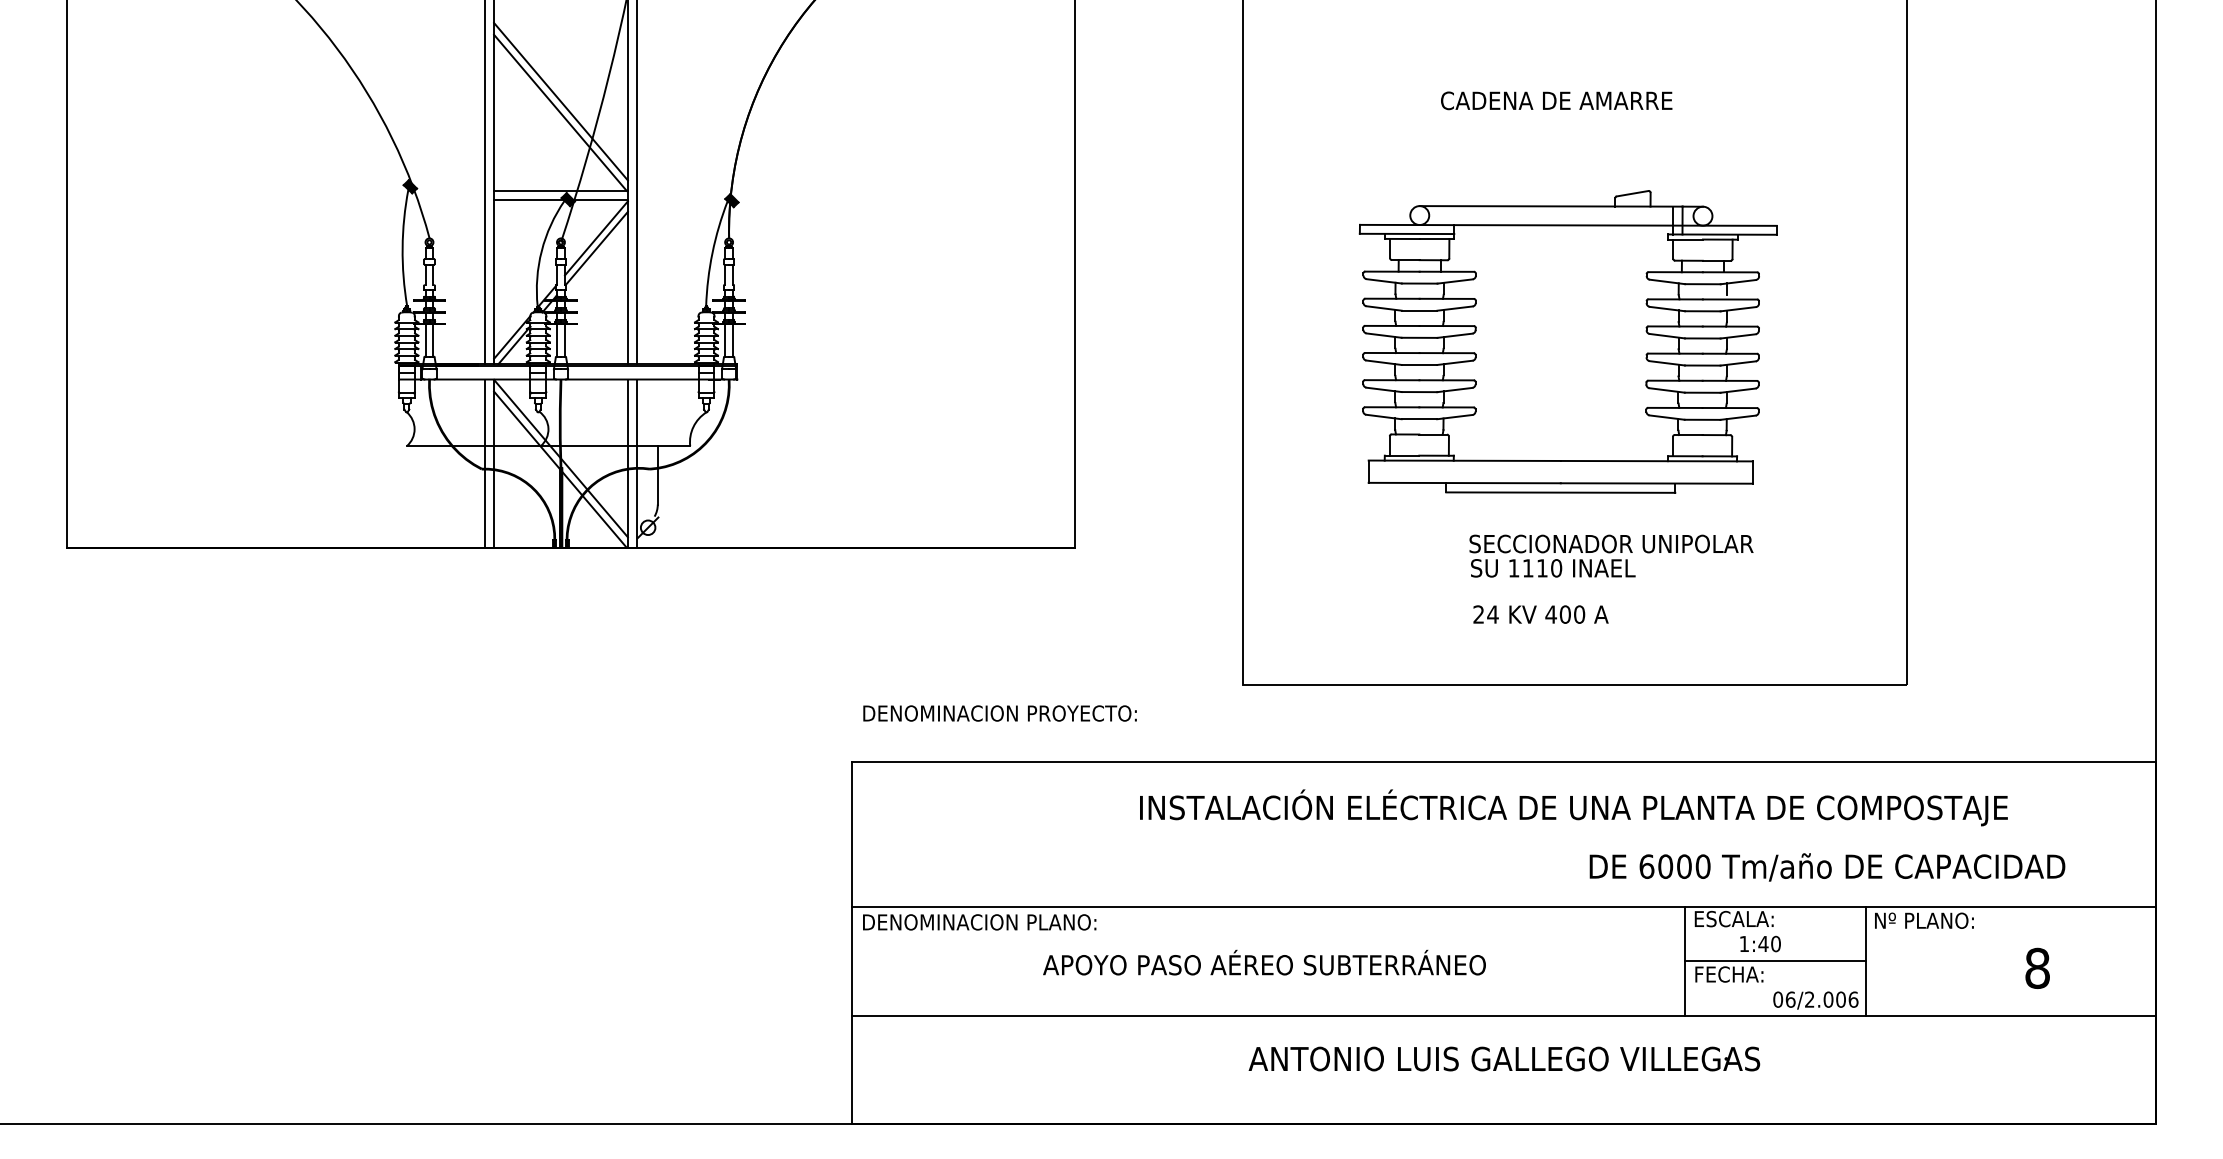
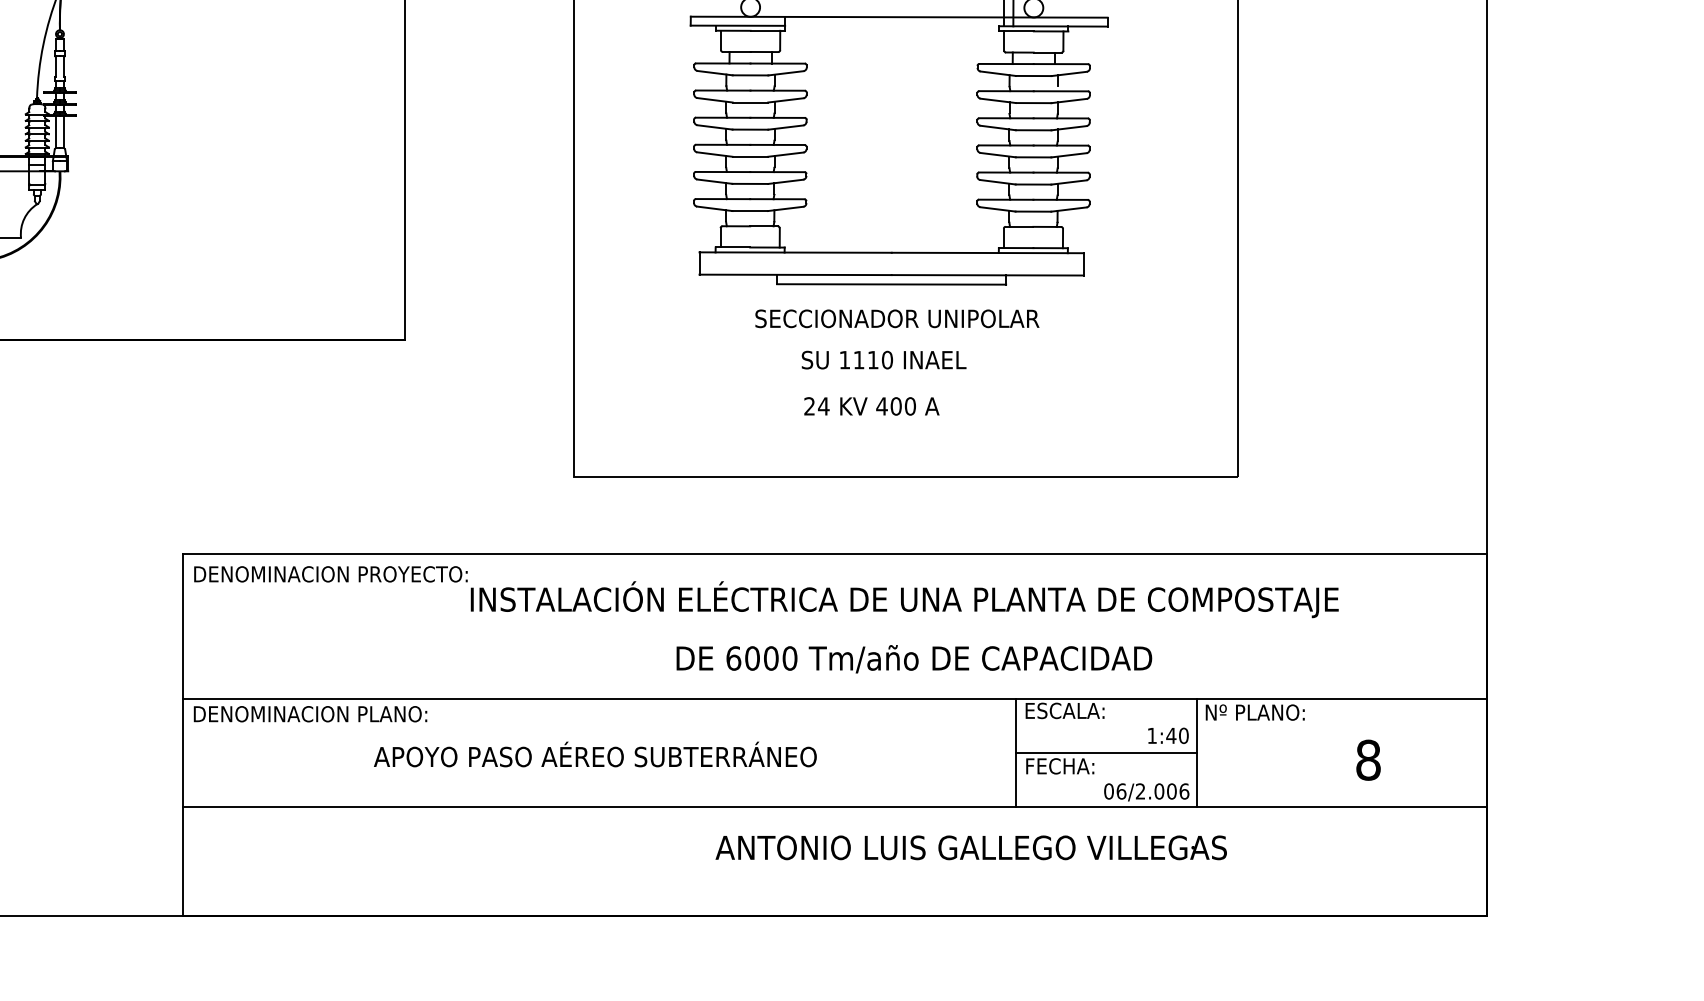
text: (1611, 543) -> (897, 318), moved
text: (999, 713) -> (330, 574), moved
text: (1827, 867) -> (914, 659), moved
text: (1760, 943) -> (1168, 735), moved
part: (1504, 1058) -> (971, 847), moved

